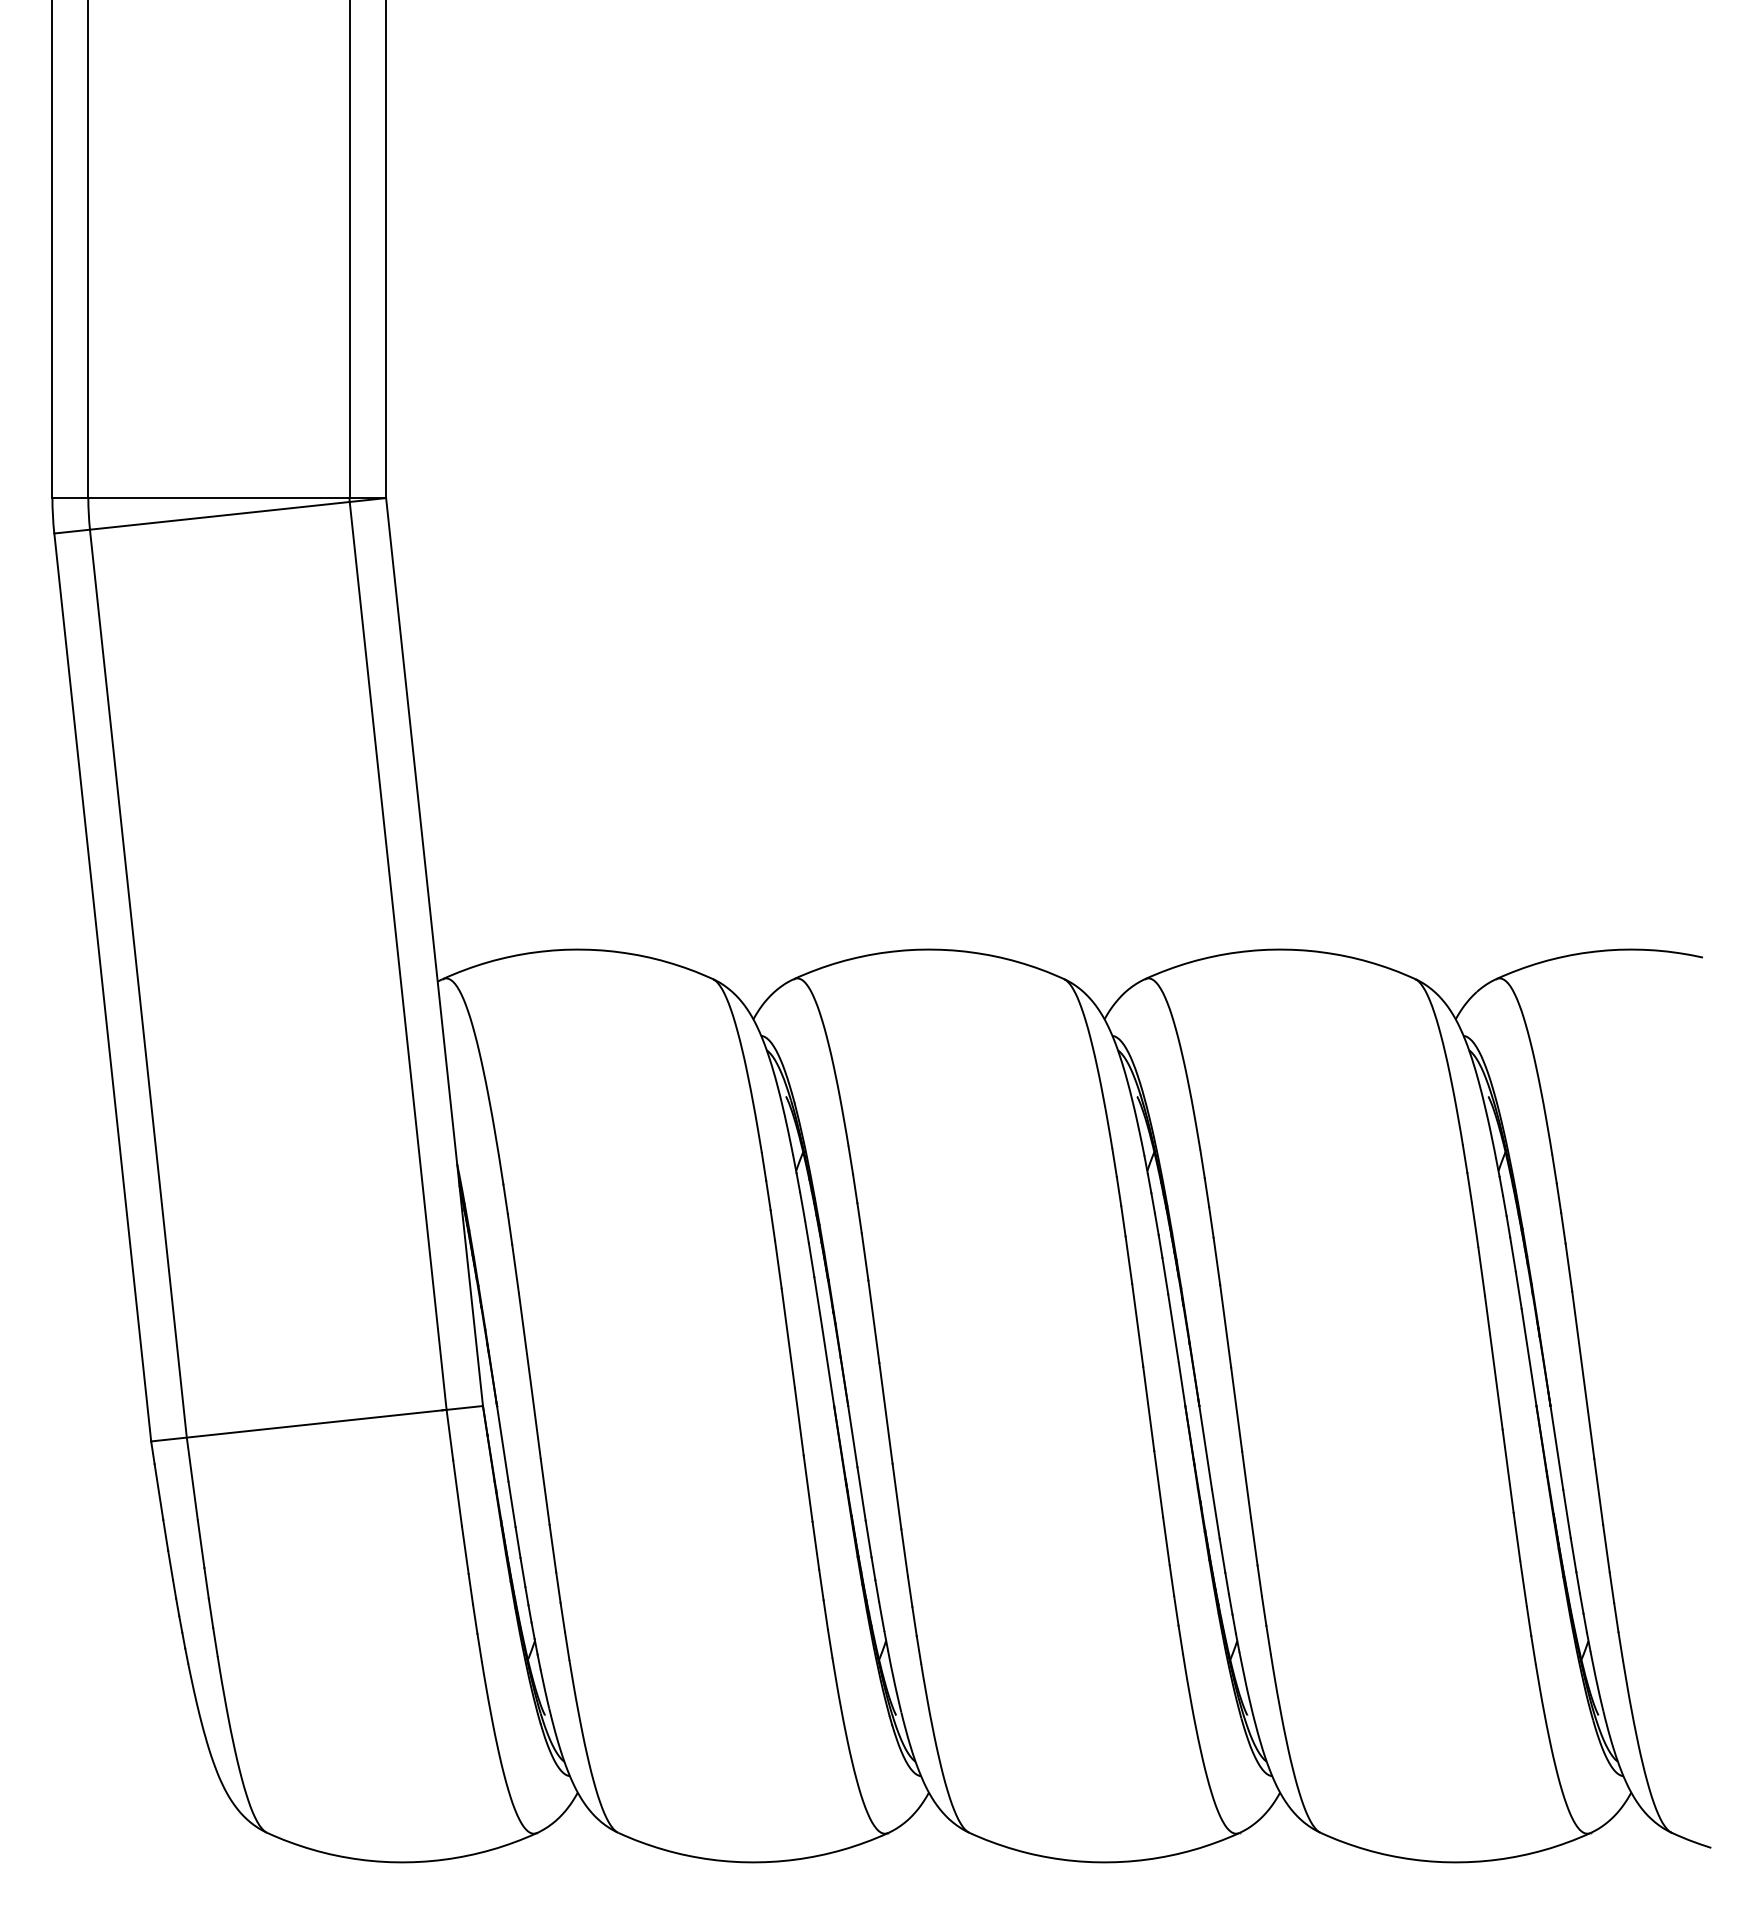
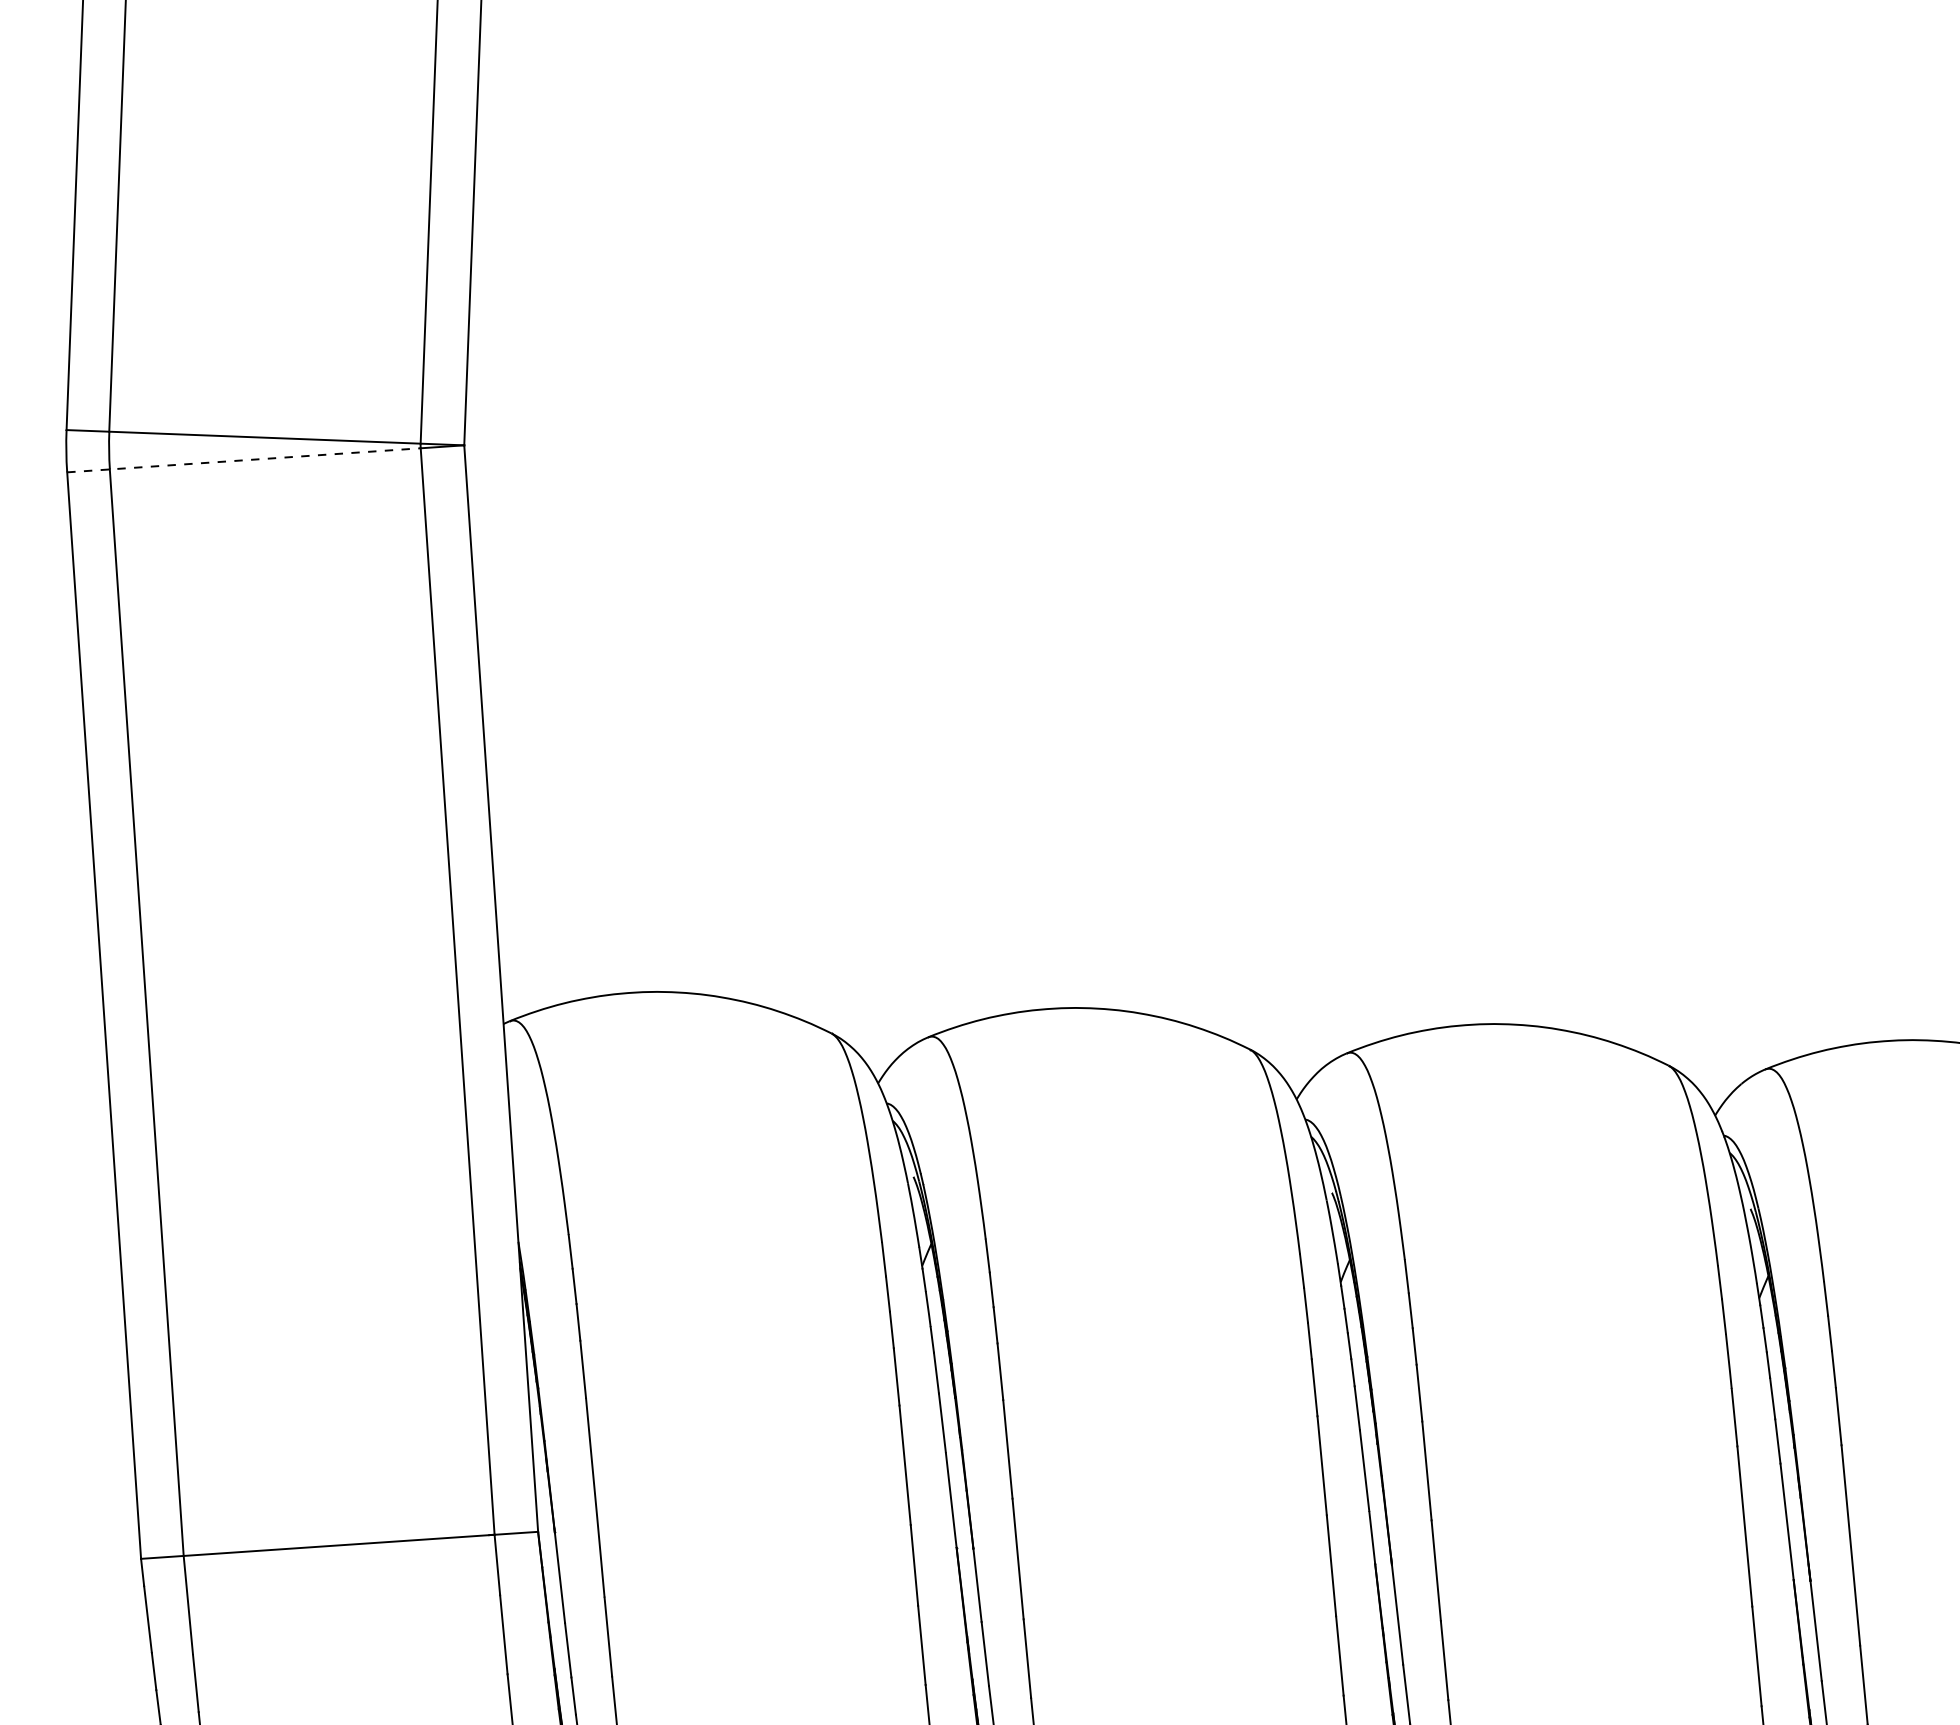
line: (202, 517) -> (244, 460), solid -> dashed

